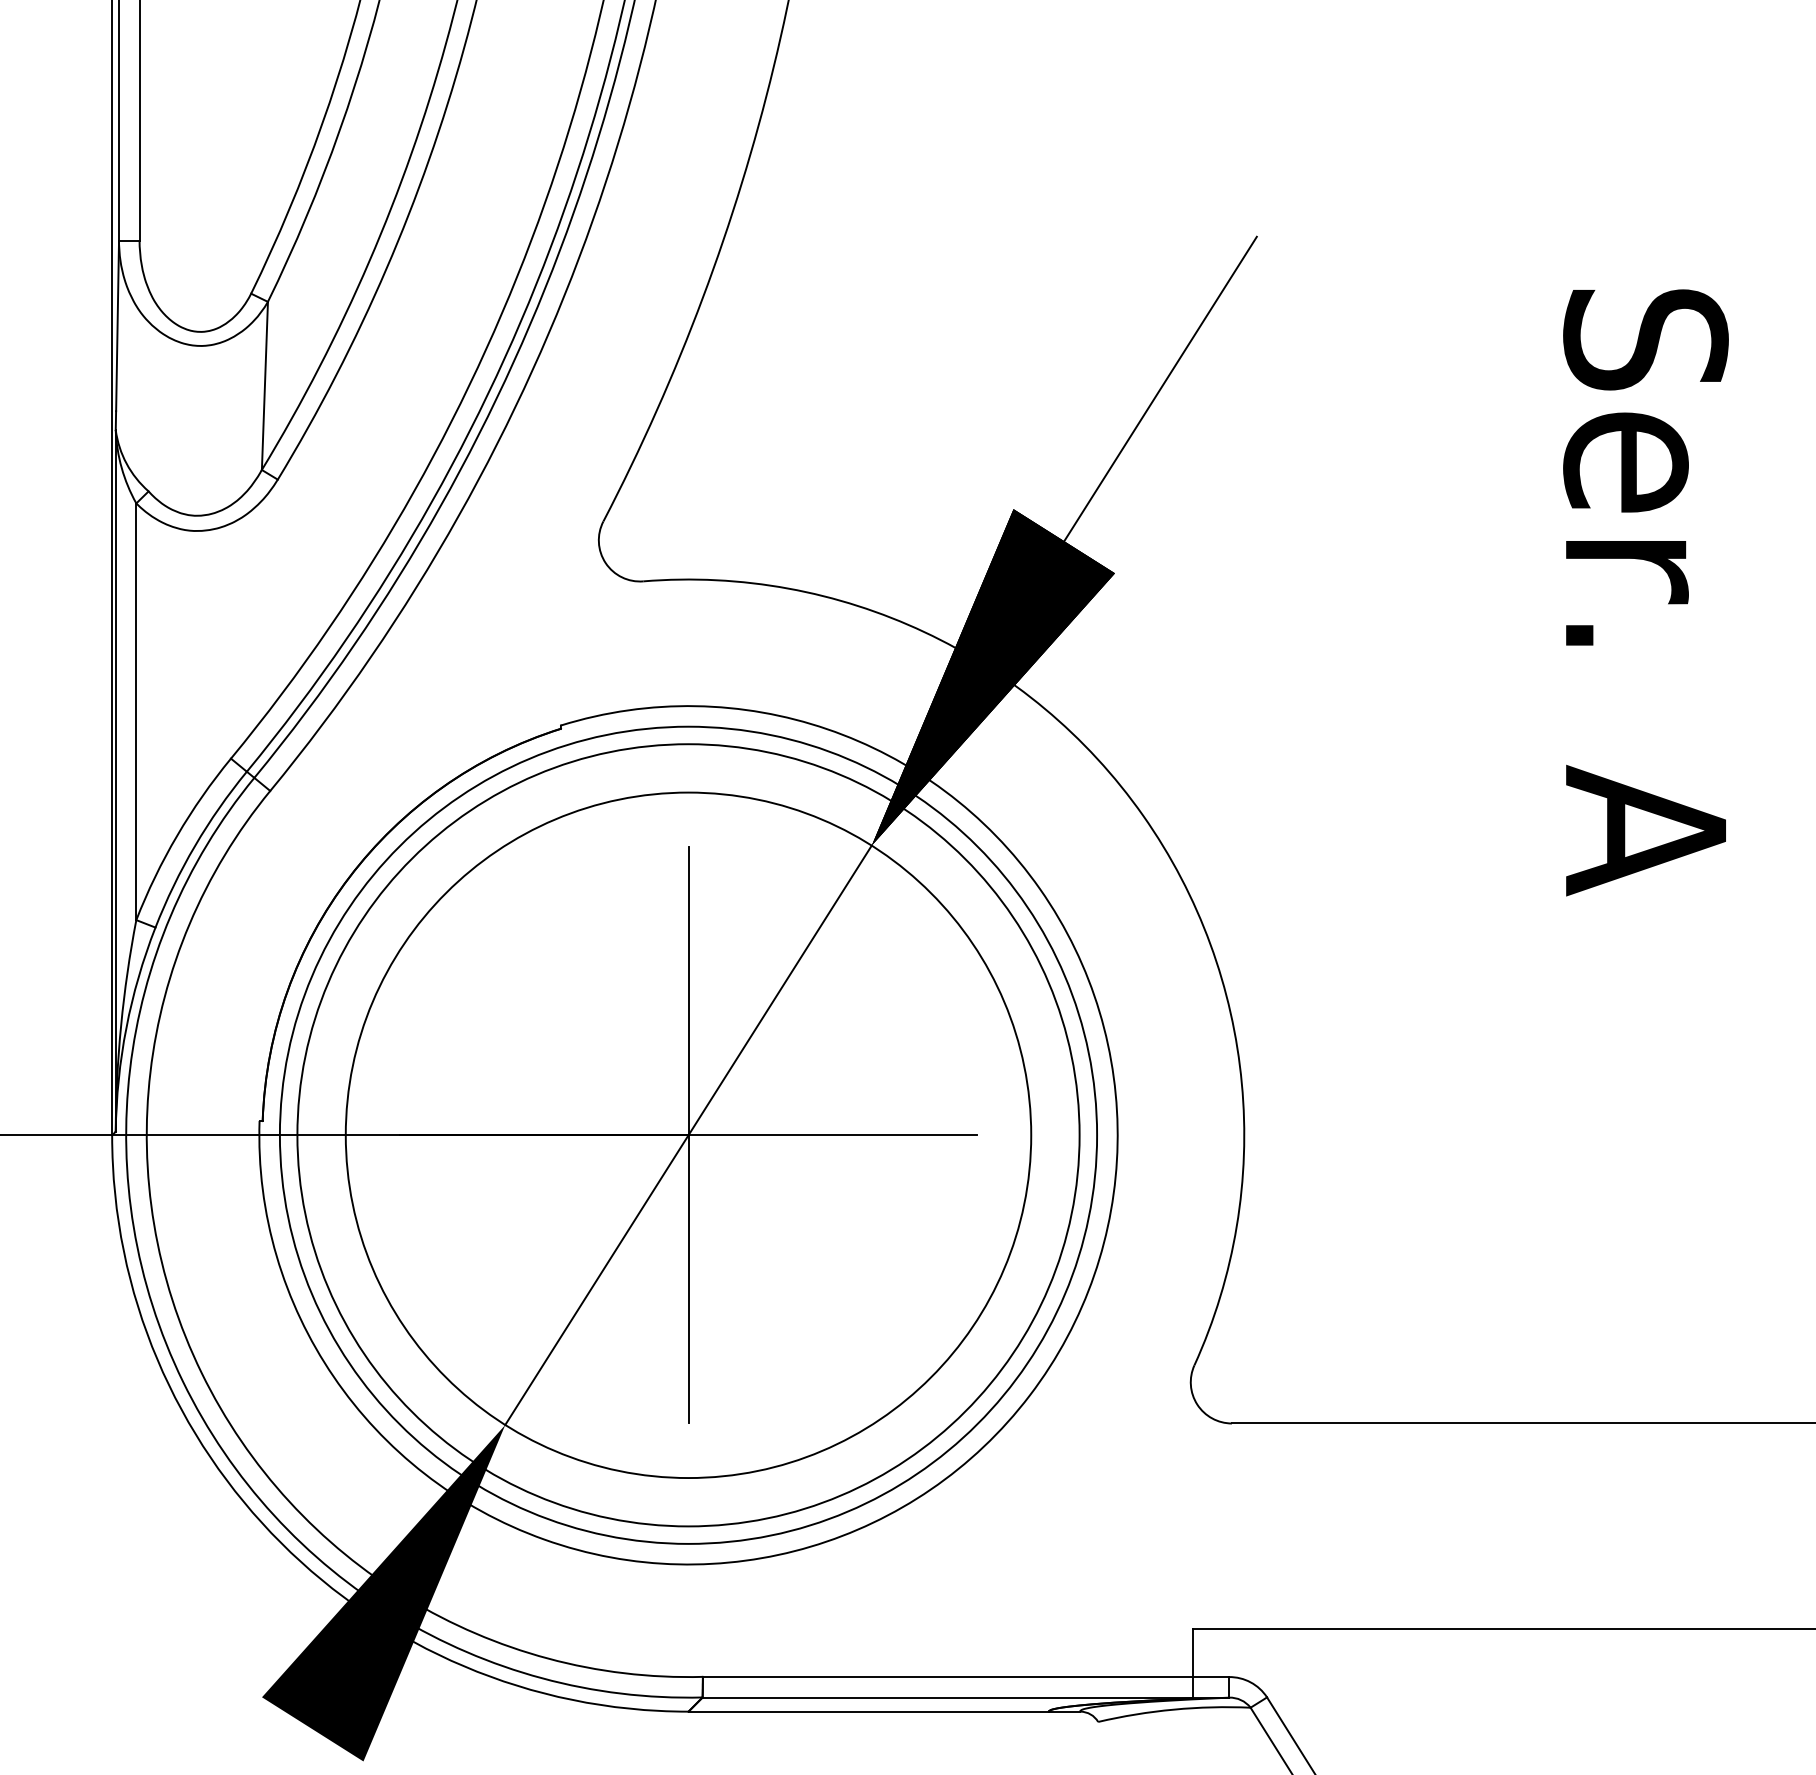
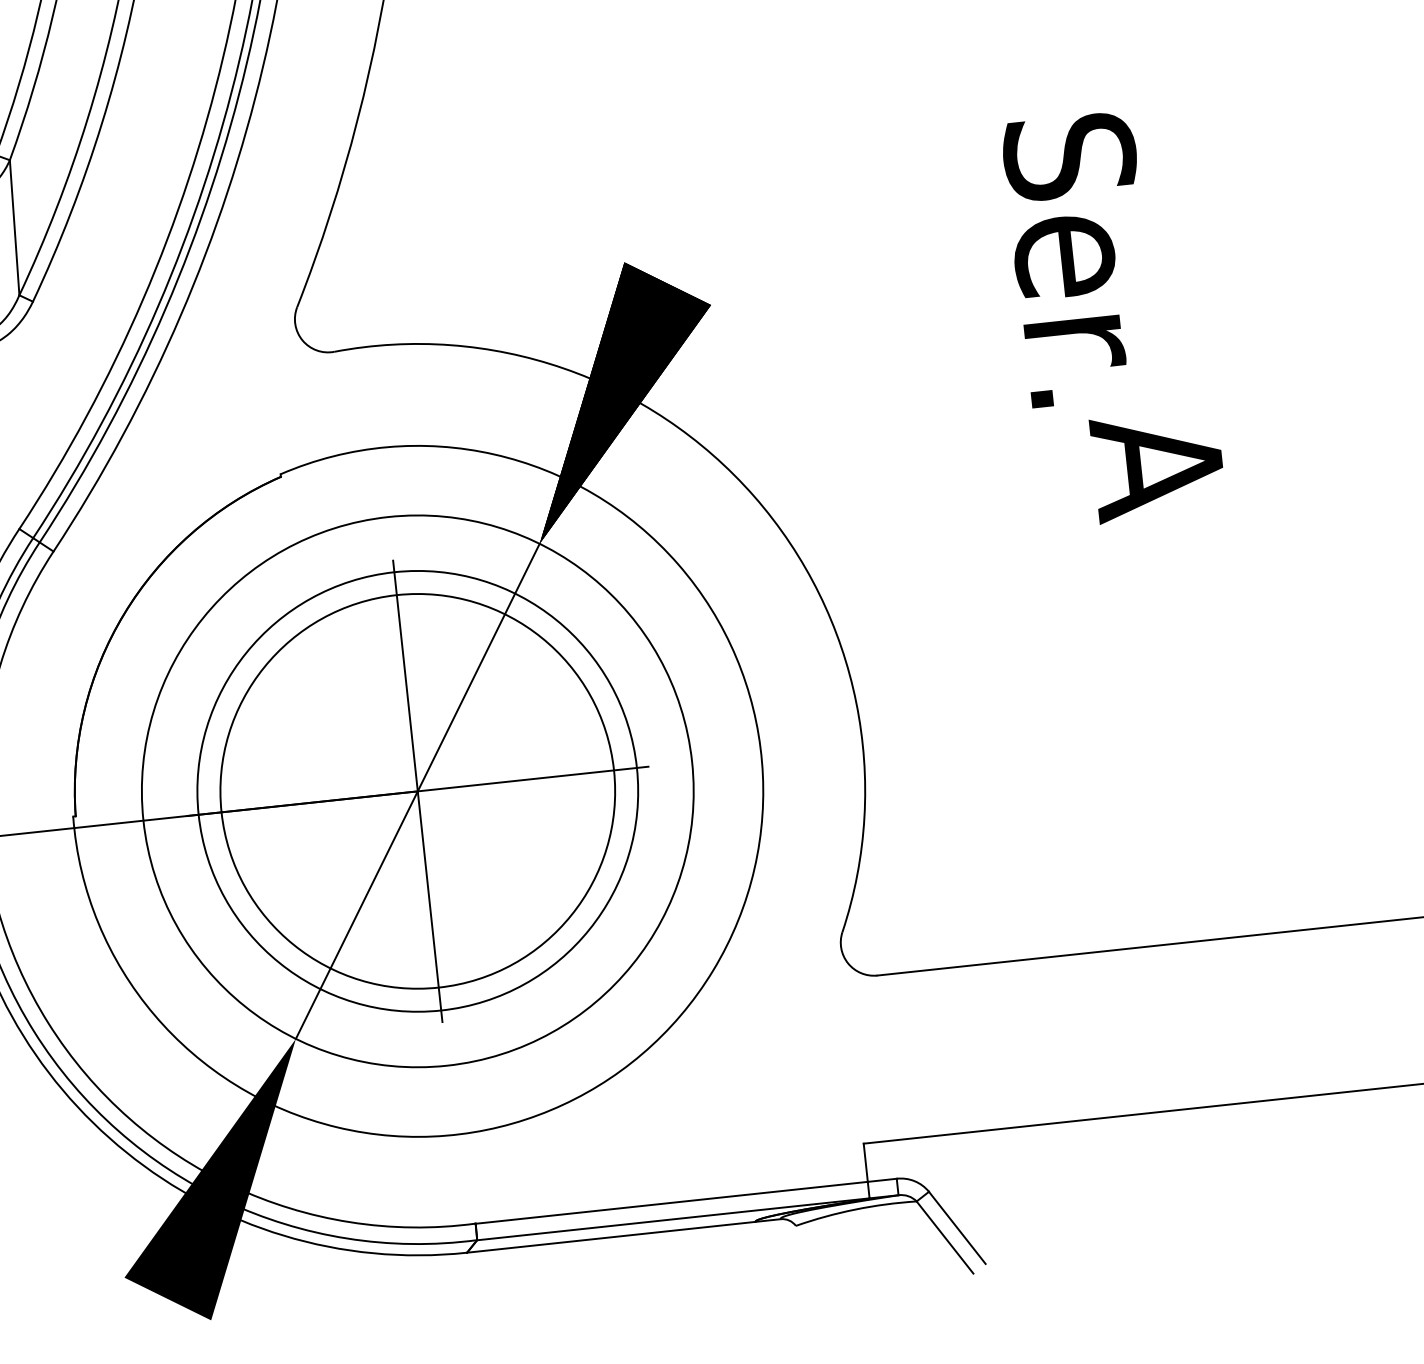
line: (1160, 388) -> (731, 153), removed
text: (1645, 467) -> (1080, 259), moved
circle: (688, 1134) -> (417, 790), size x0.6
circle: (688, 1135) -> (417, 791), size x0.7

